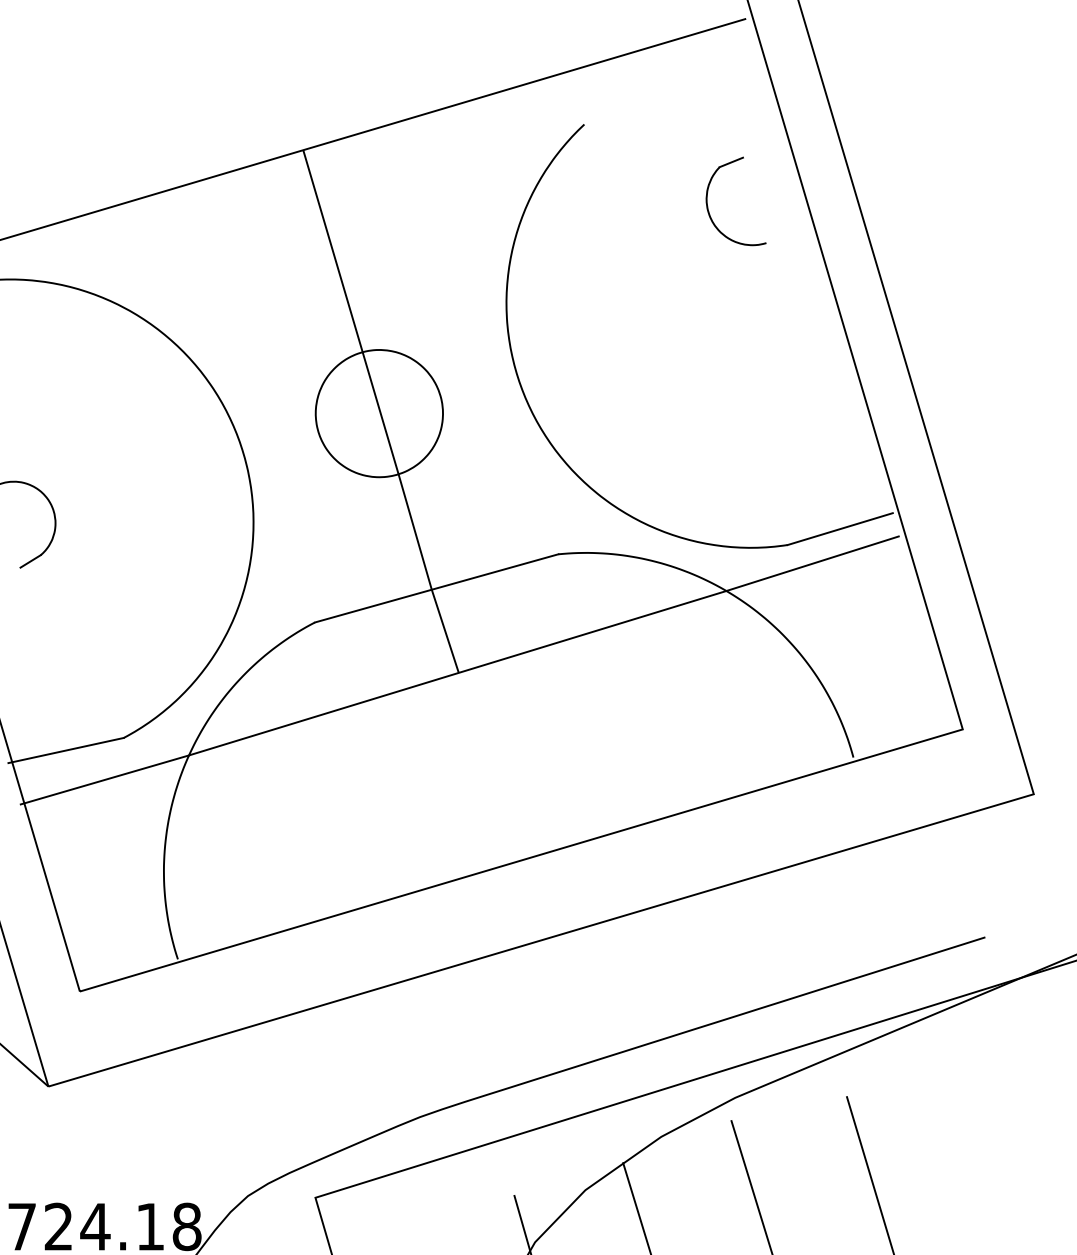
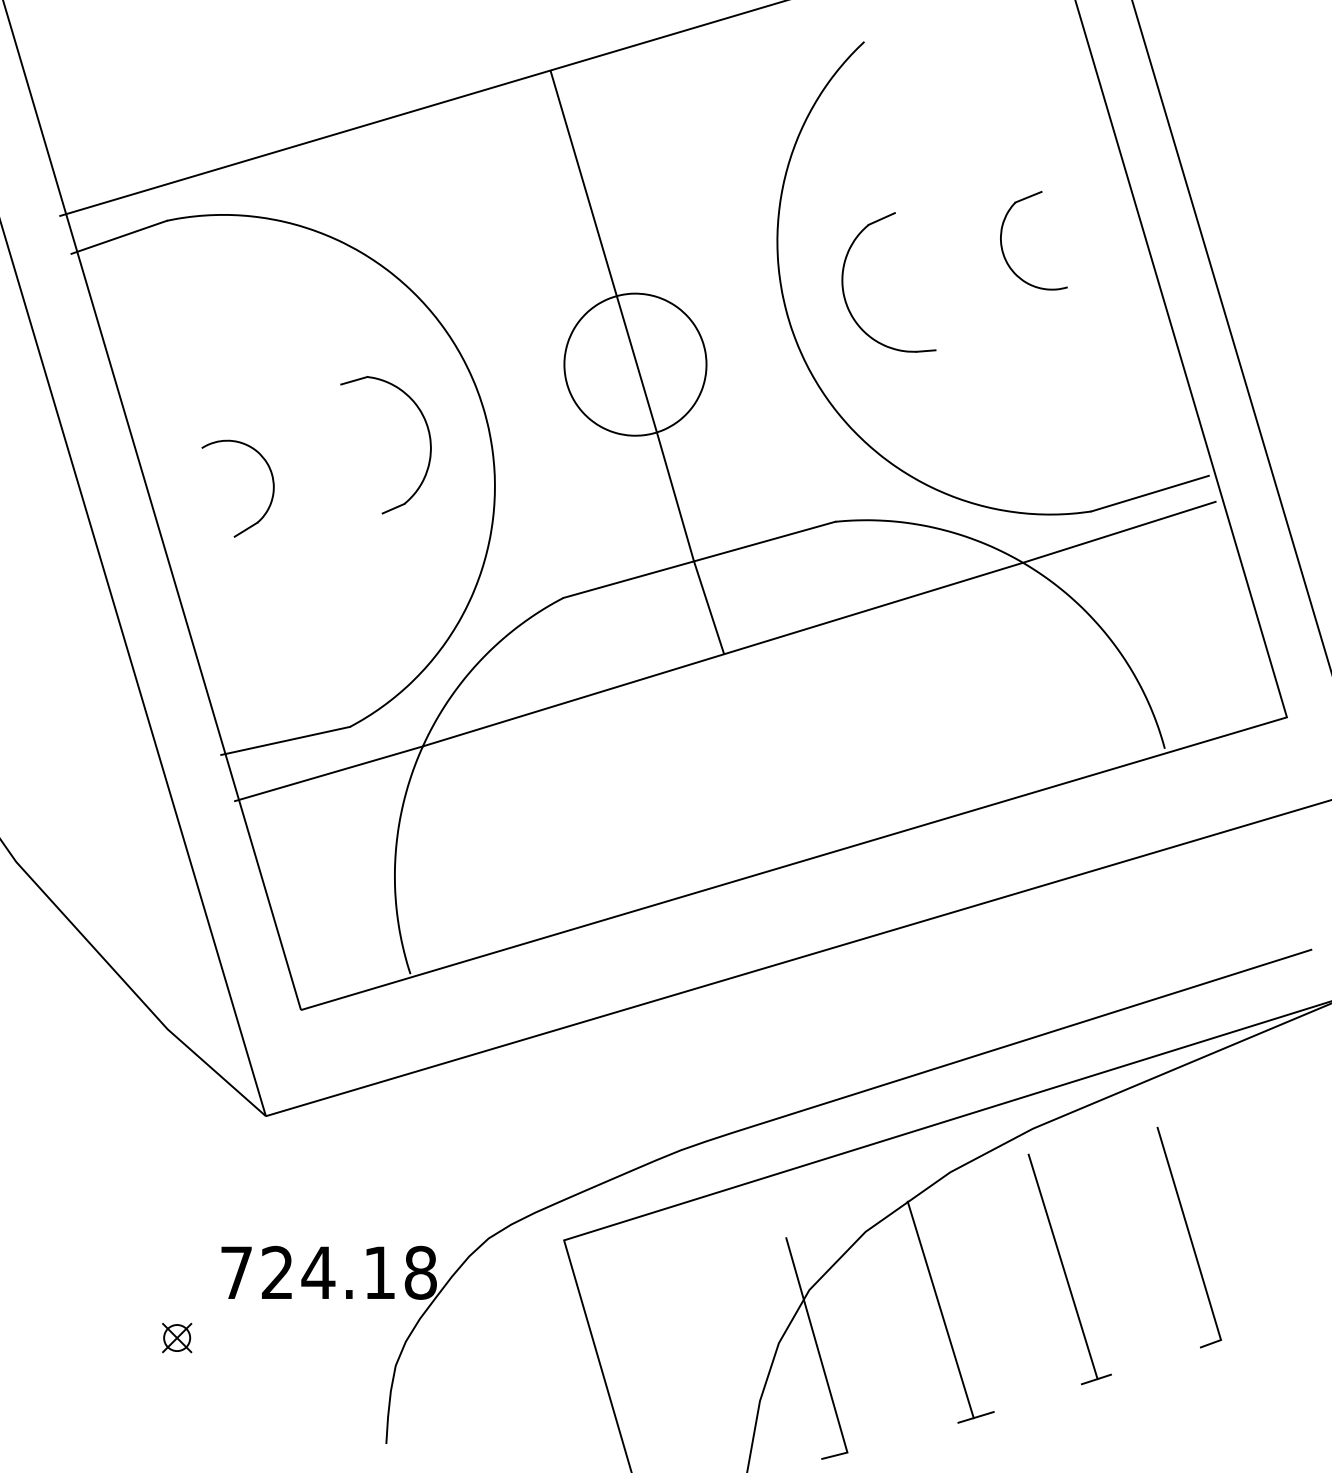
part: (708, 203) -> (1002, 243), moved
part: (566, 348) -> (844, 291), added
part: (194, 485) -> (429, 444), added

